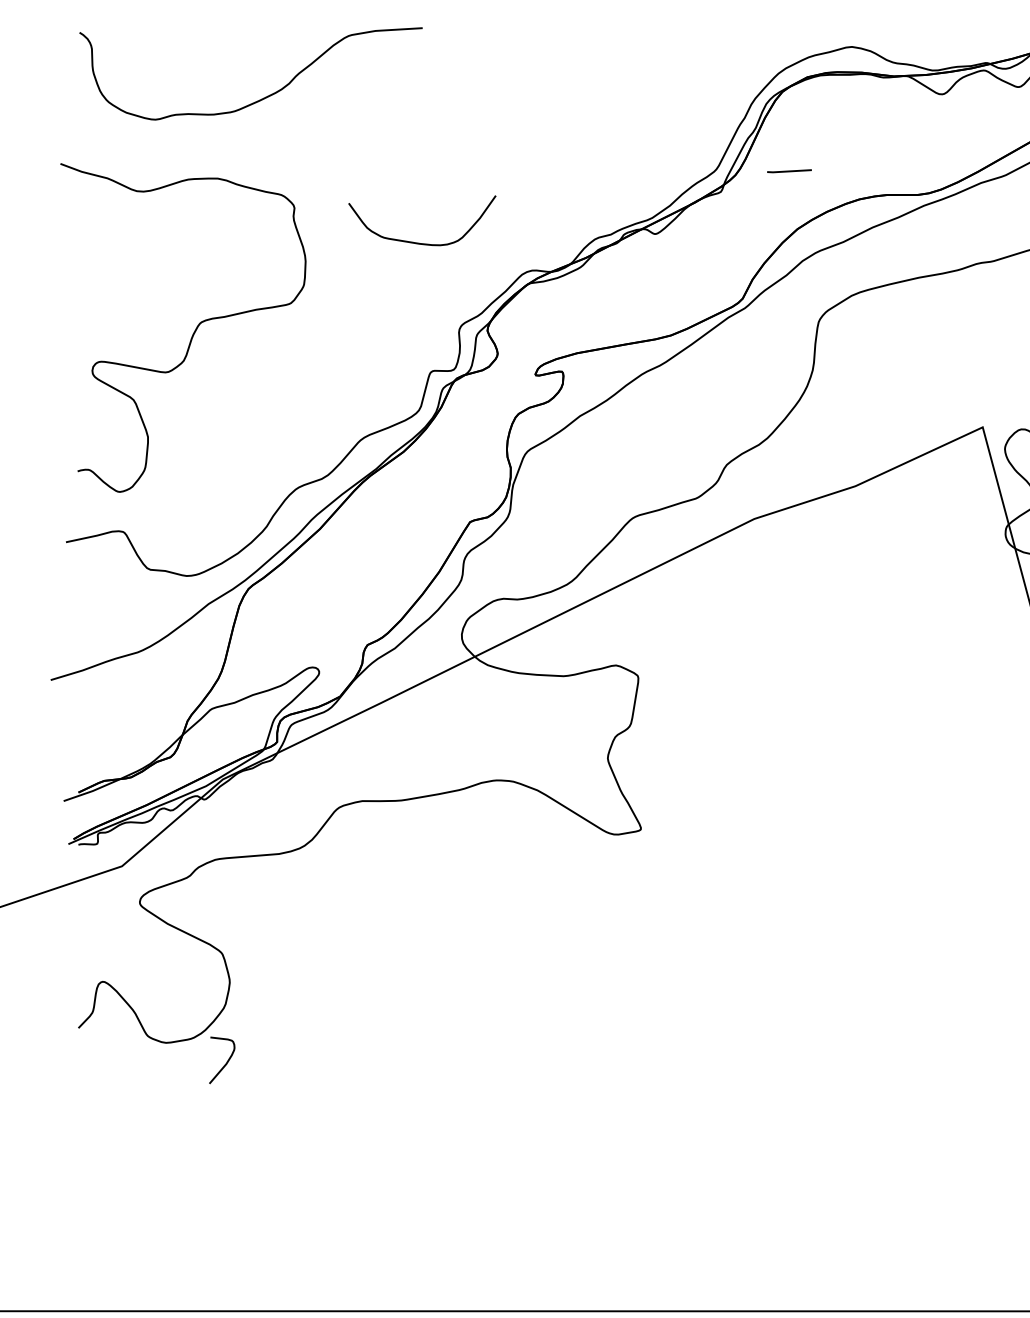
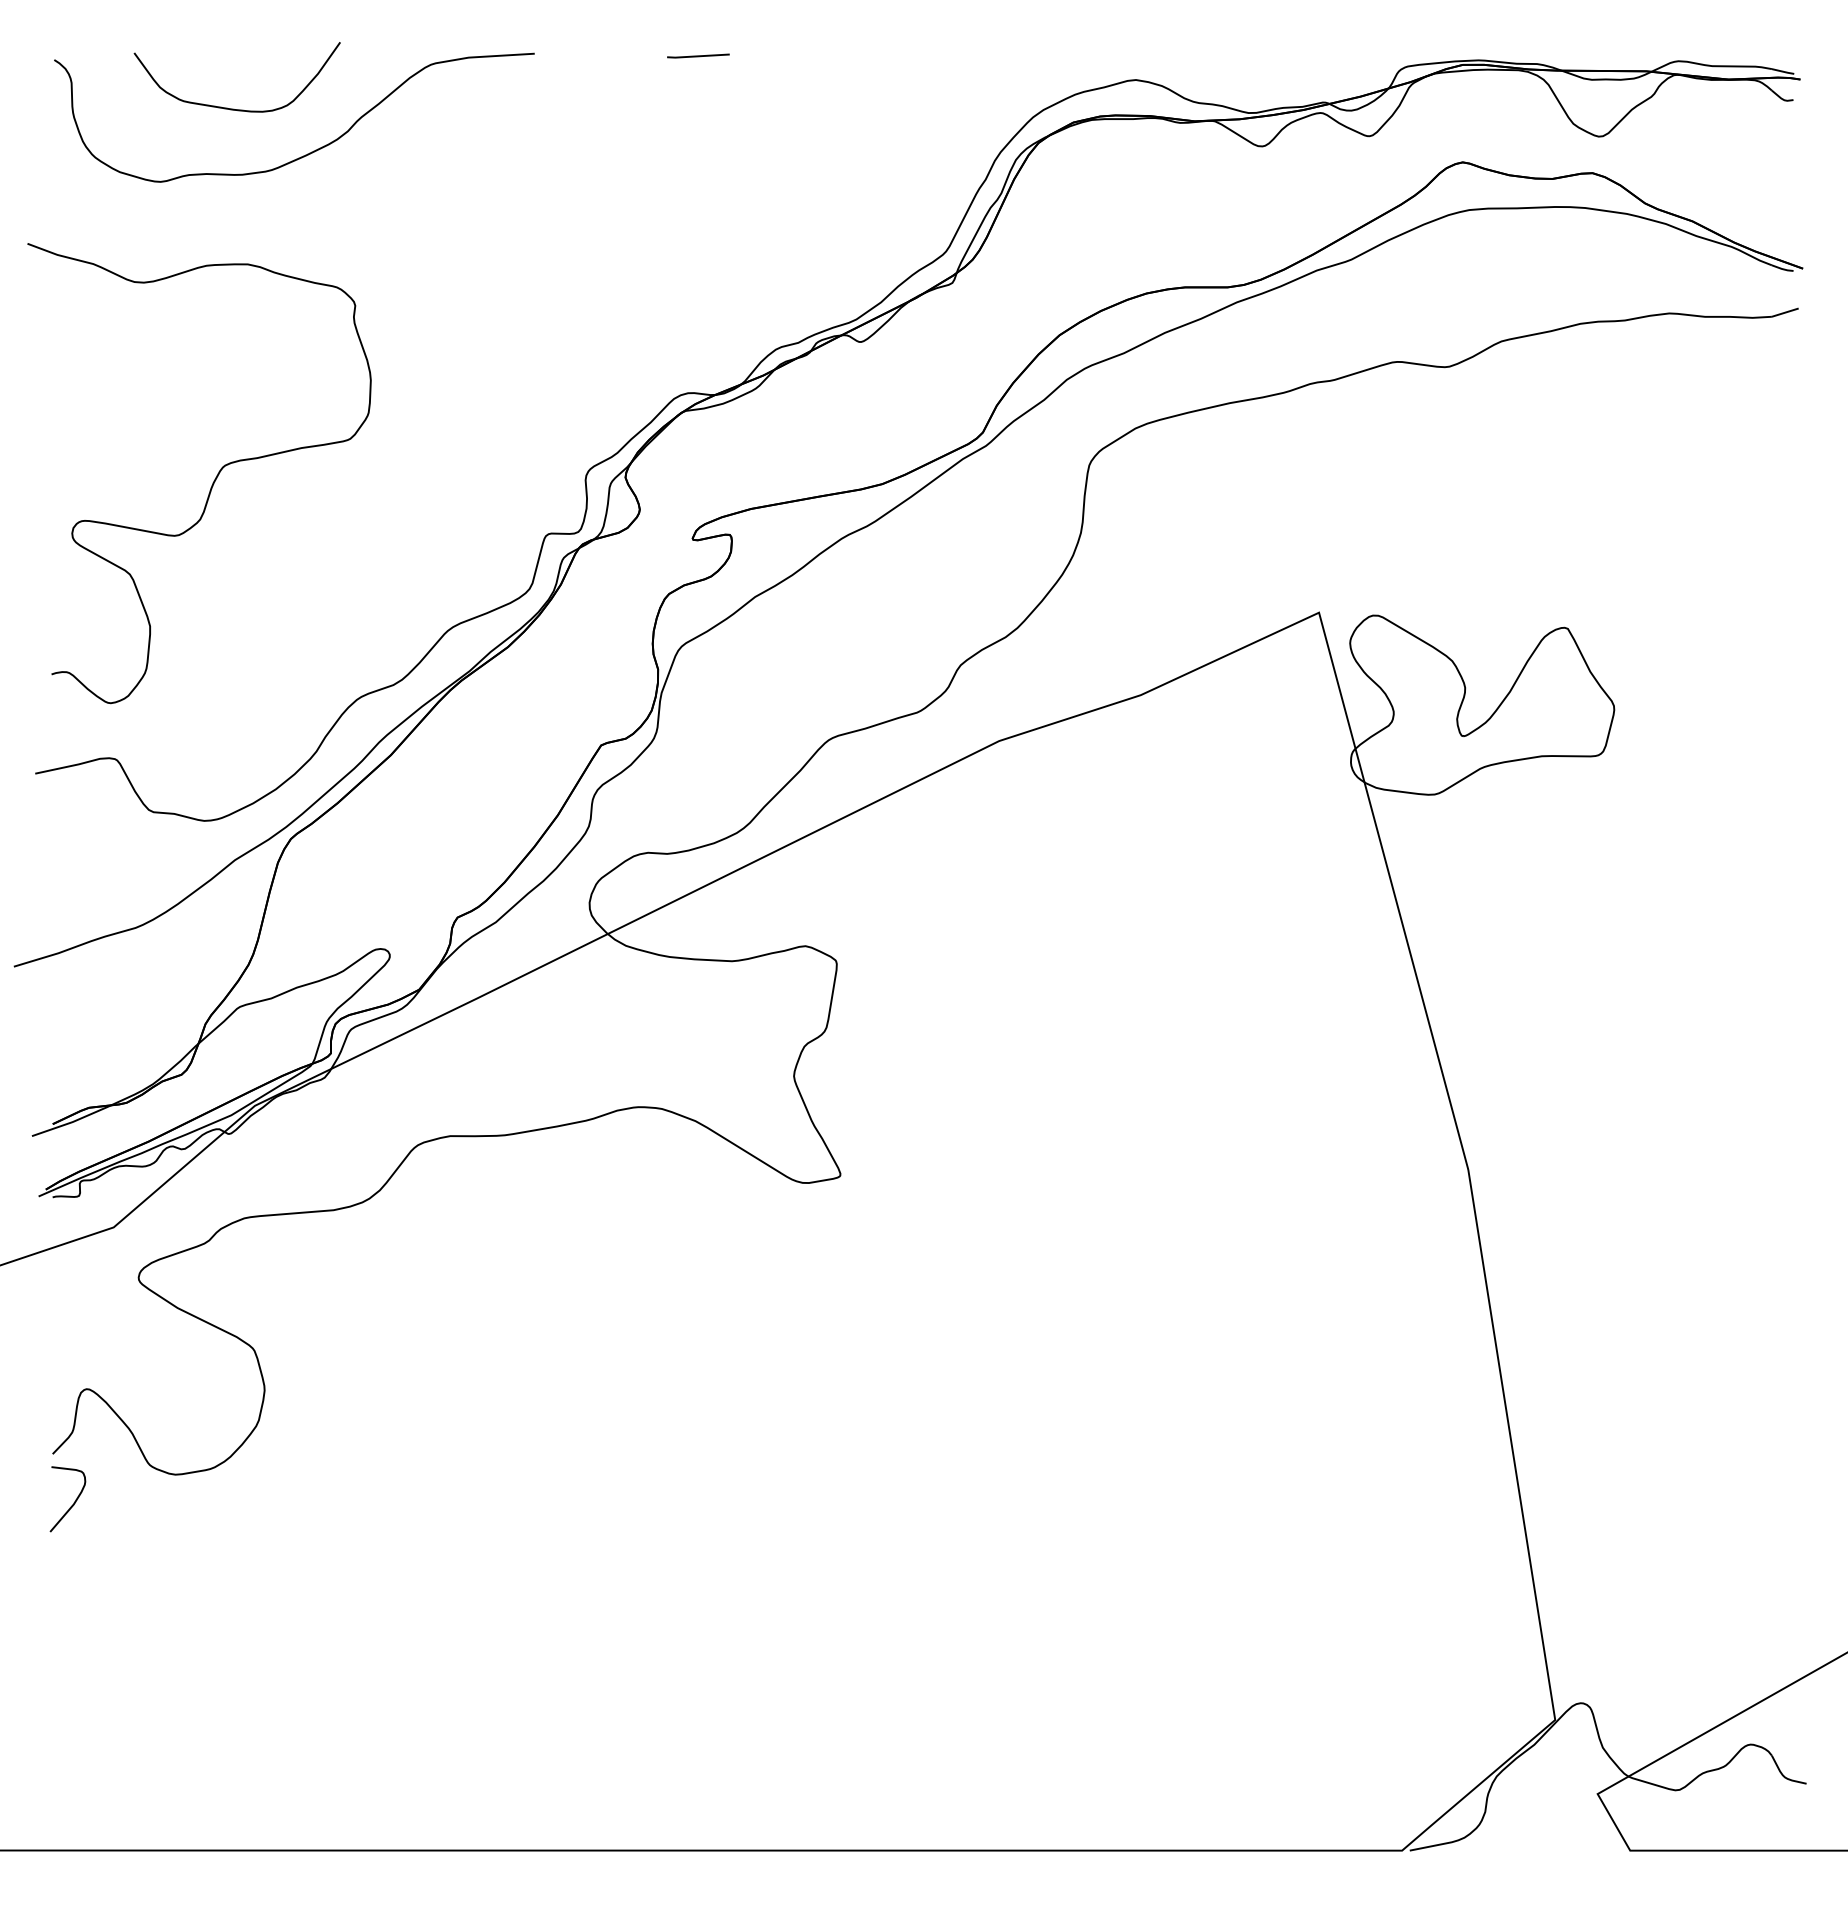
line: (789, 170) -> (698, 55), moved
curve: (419, 242) -> (233, 108), moved
curve: (226, 1062) -> (73, 1502), moved

